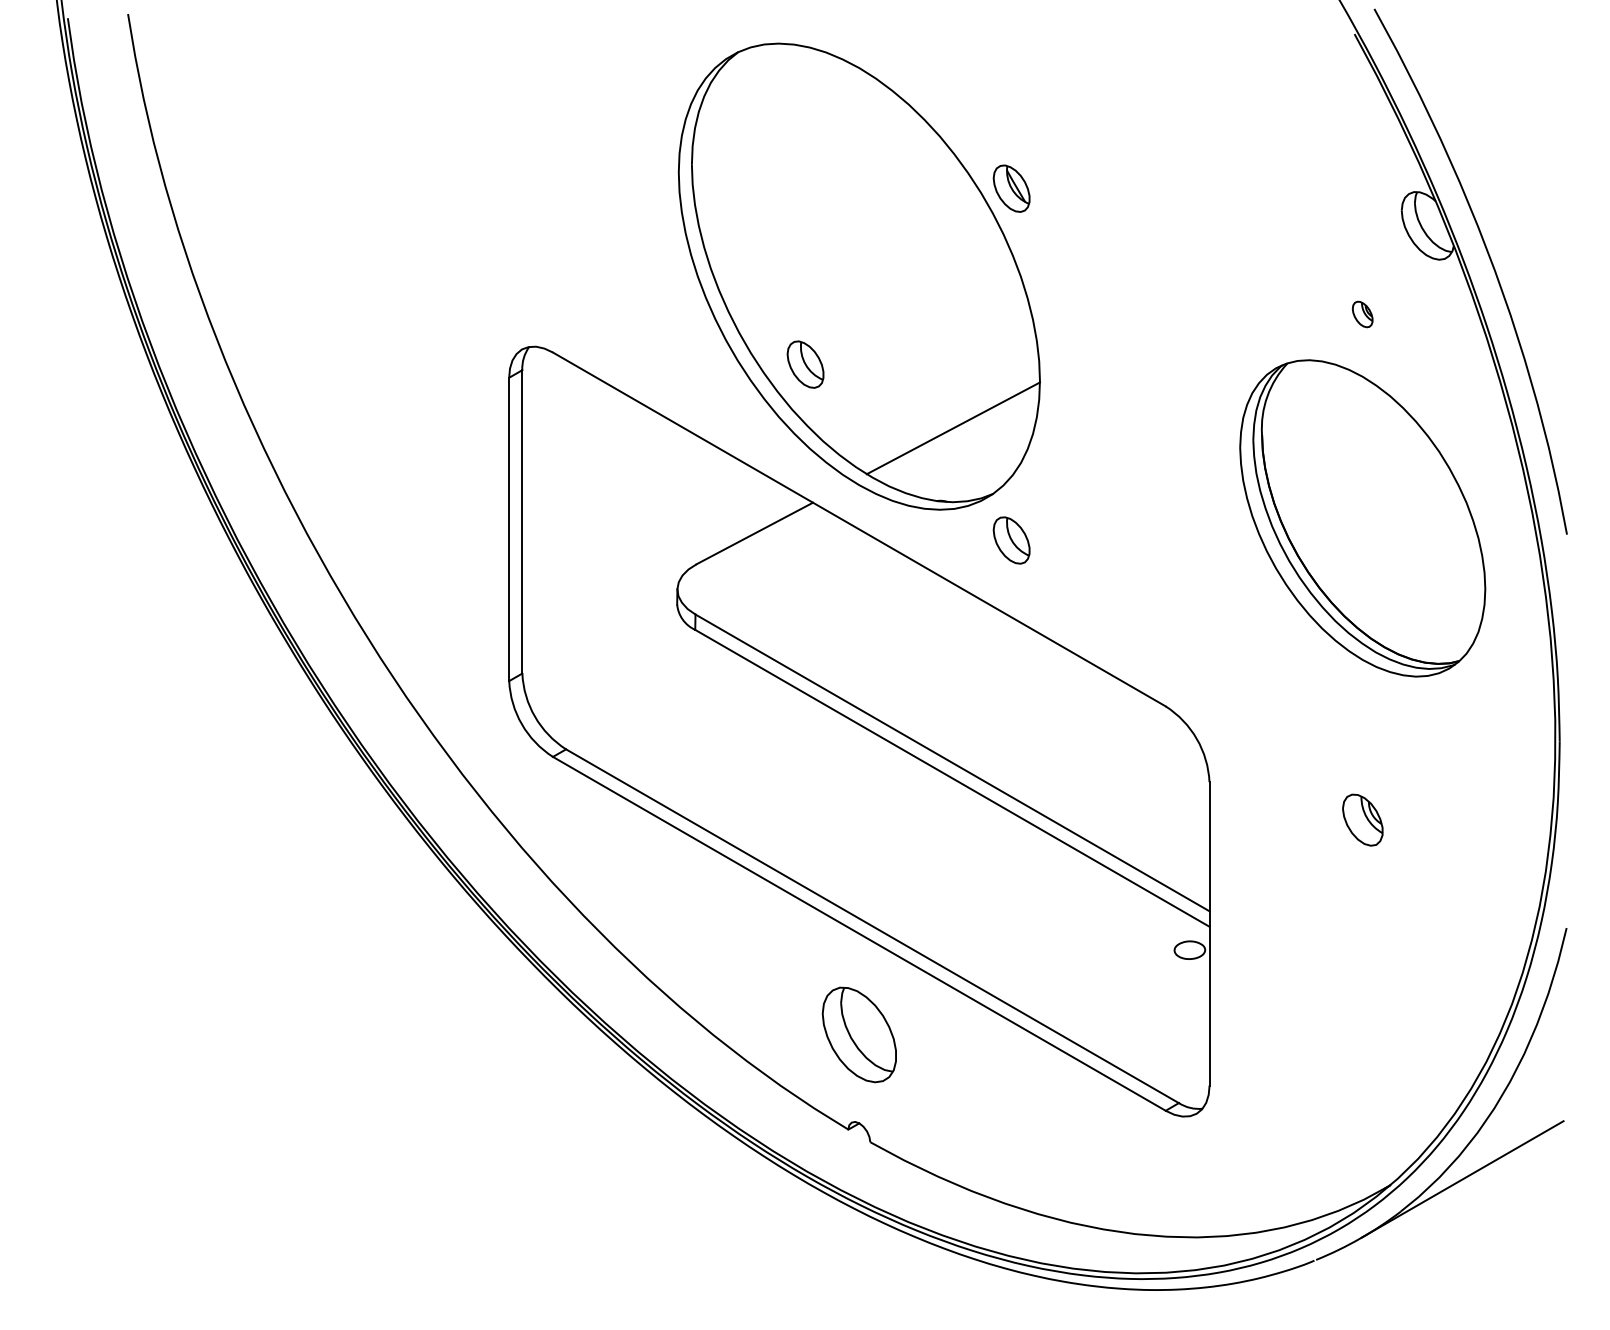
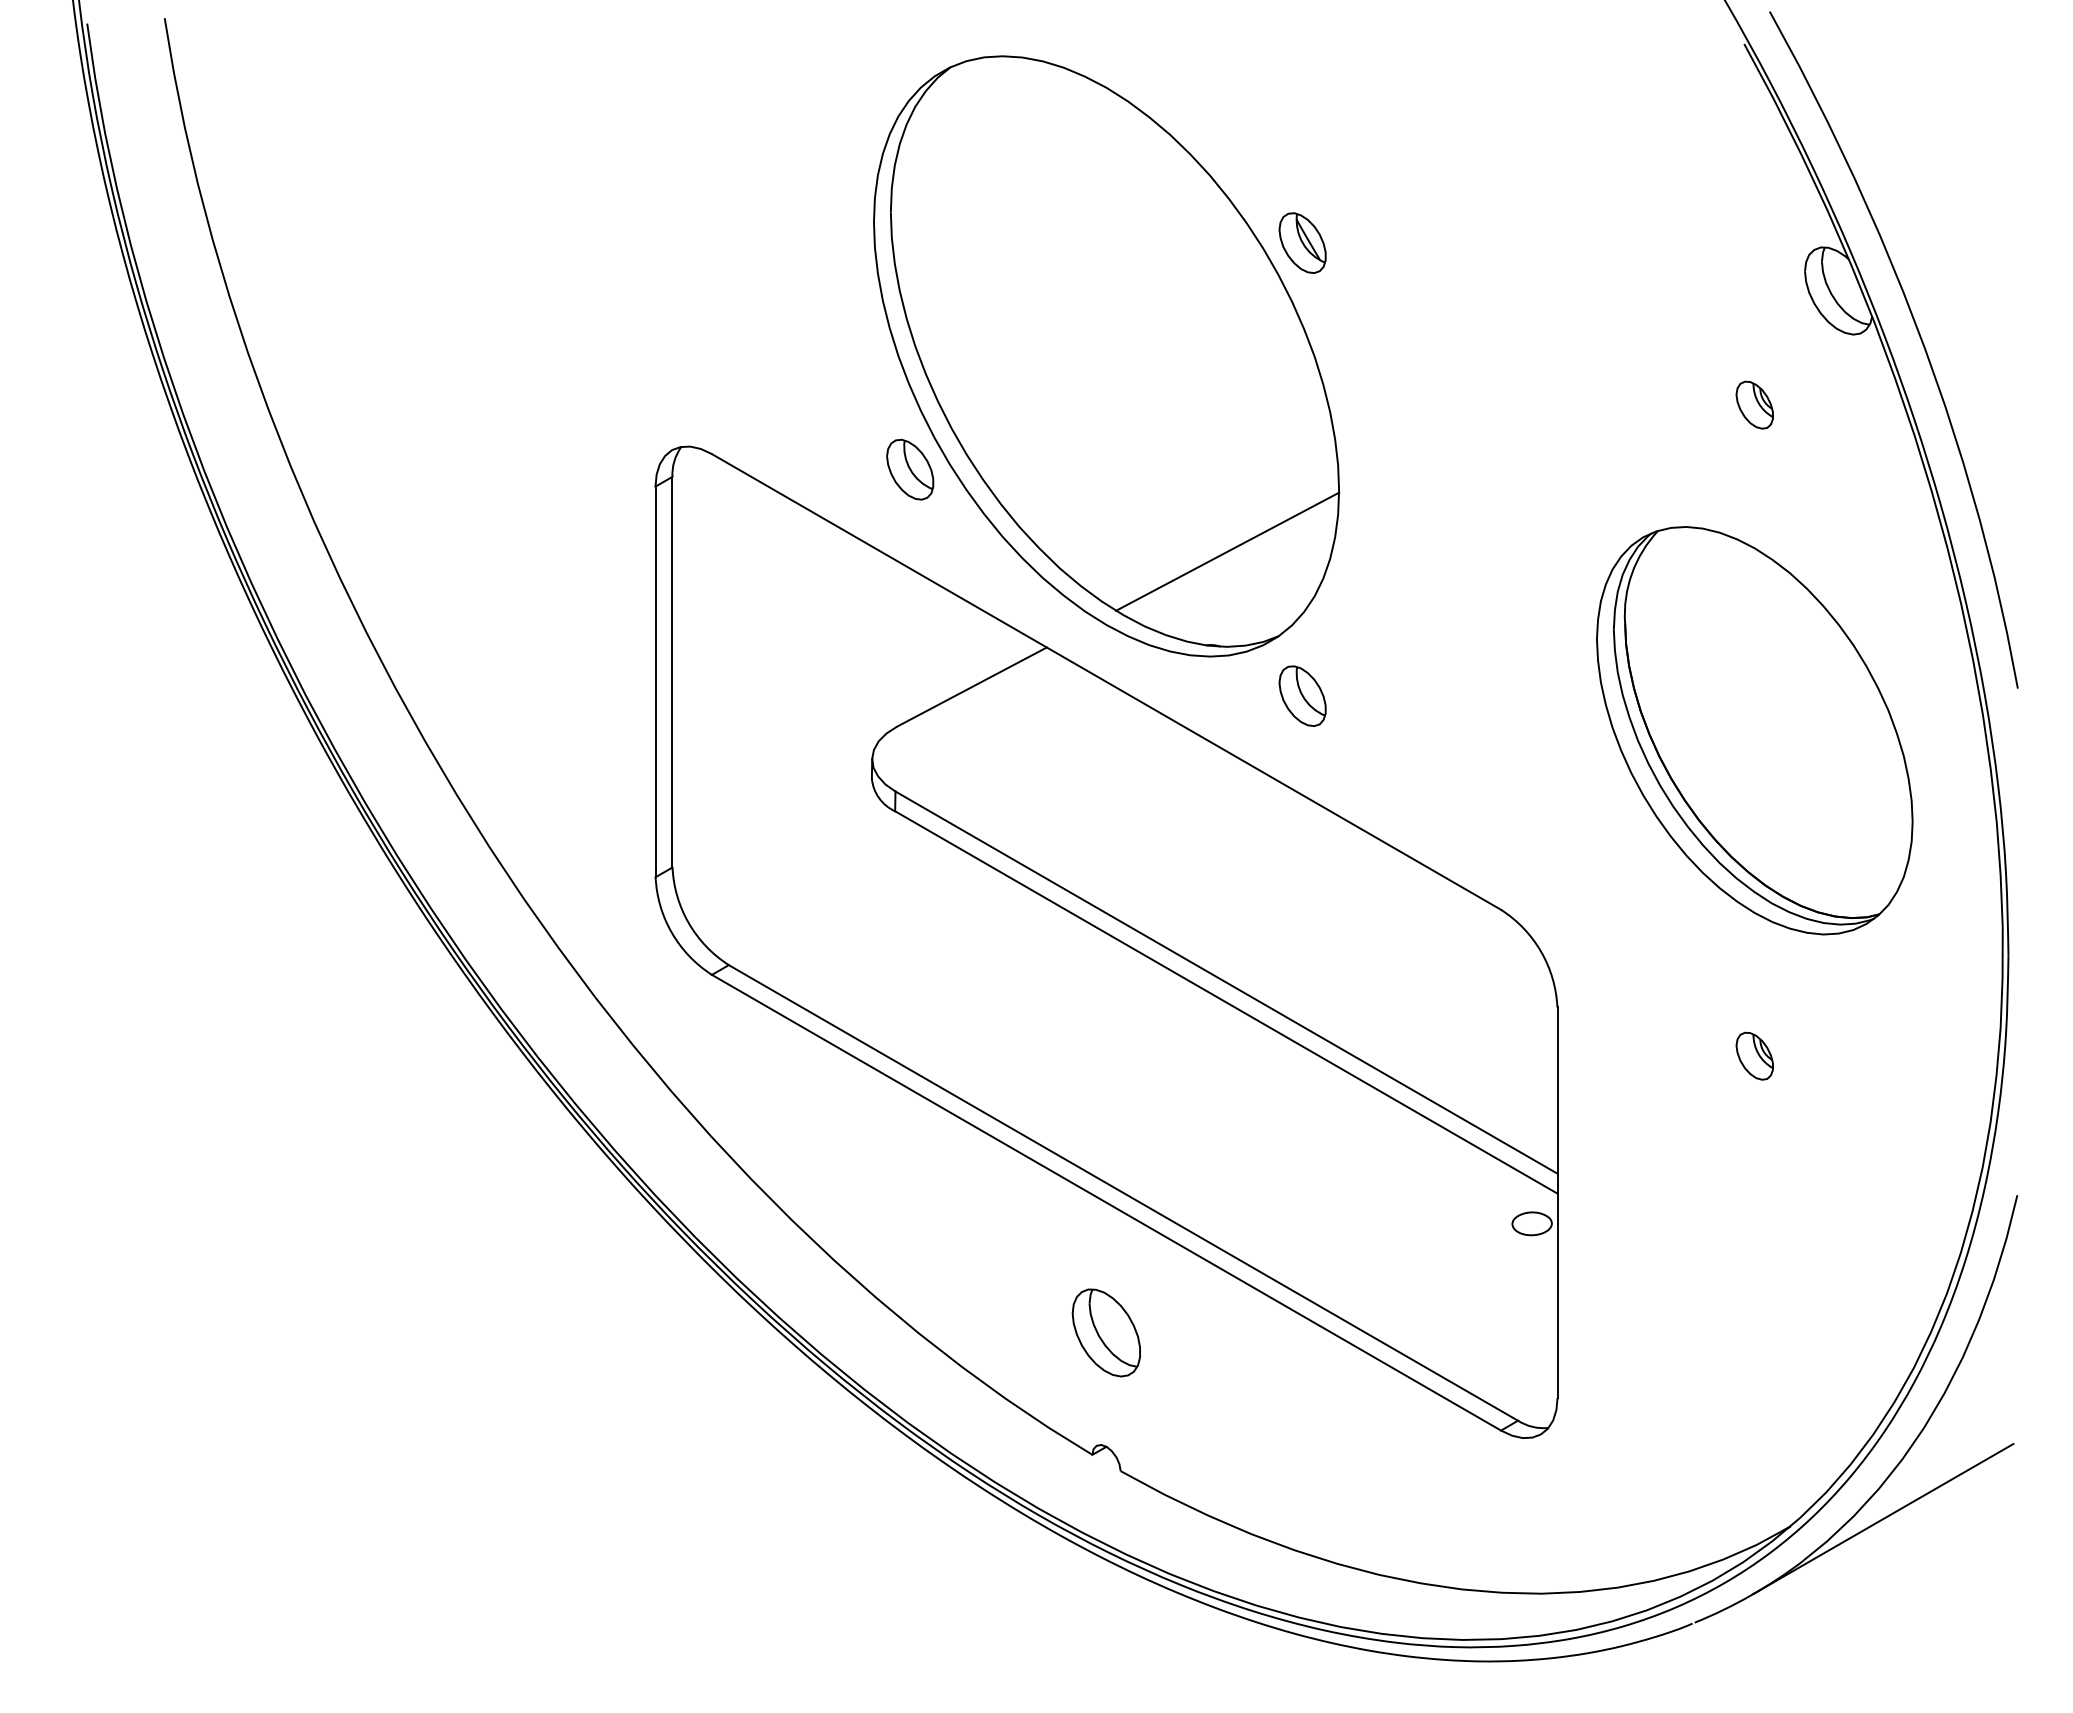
part: (1362, 314) -> (1754, 404), size x1.43
part: (805, 364) -> (910, 469), moved
part: (1362, 518) -> (1754, 730), moved
part: (1362, 819) -> (1754, 1055), size x0.71
part: (858, 1034) -> (1105, 1332), size x0.71

